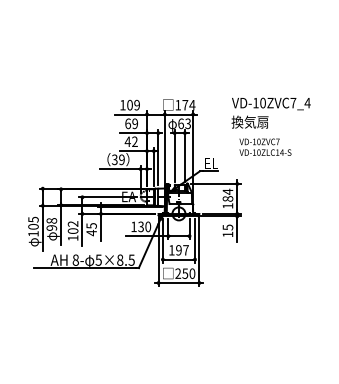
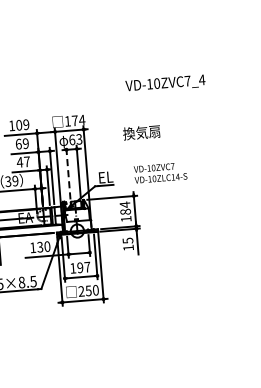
text: (271, 103) -> (165, 83), moved
text: (134, 141) -> (26, 161), 42 -> 47
text: (265, 146) -> (160, 172), moved
line: (174, 155) -> (68, 172), solid -> dashed

